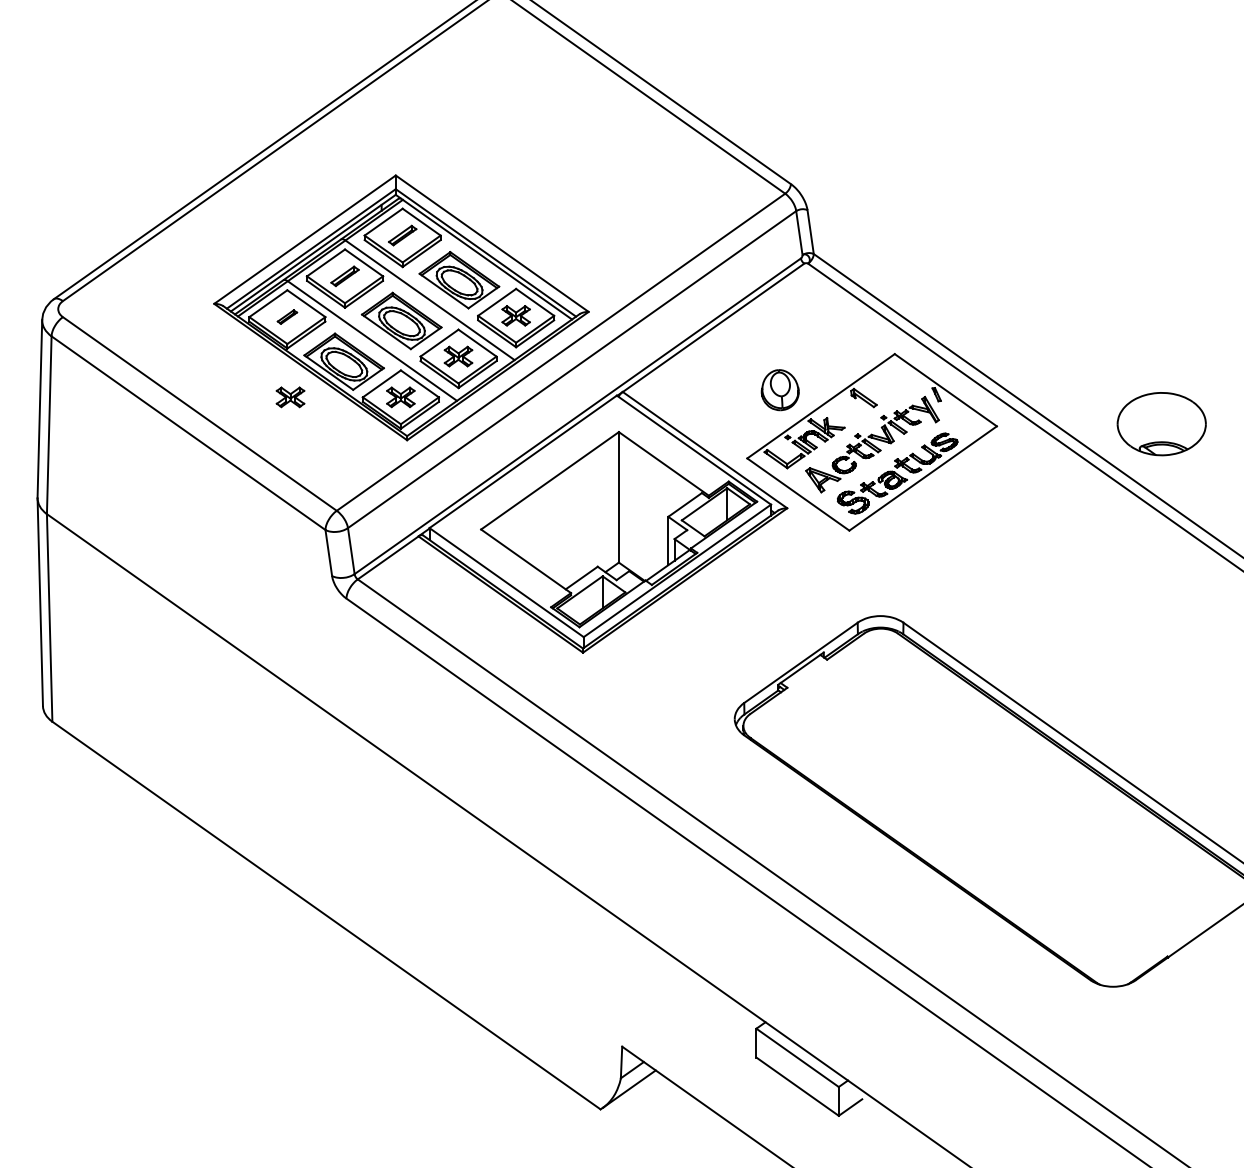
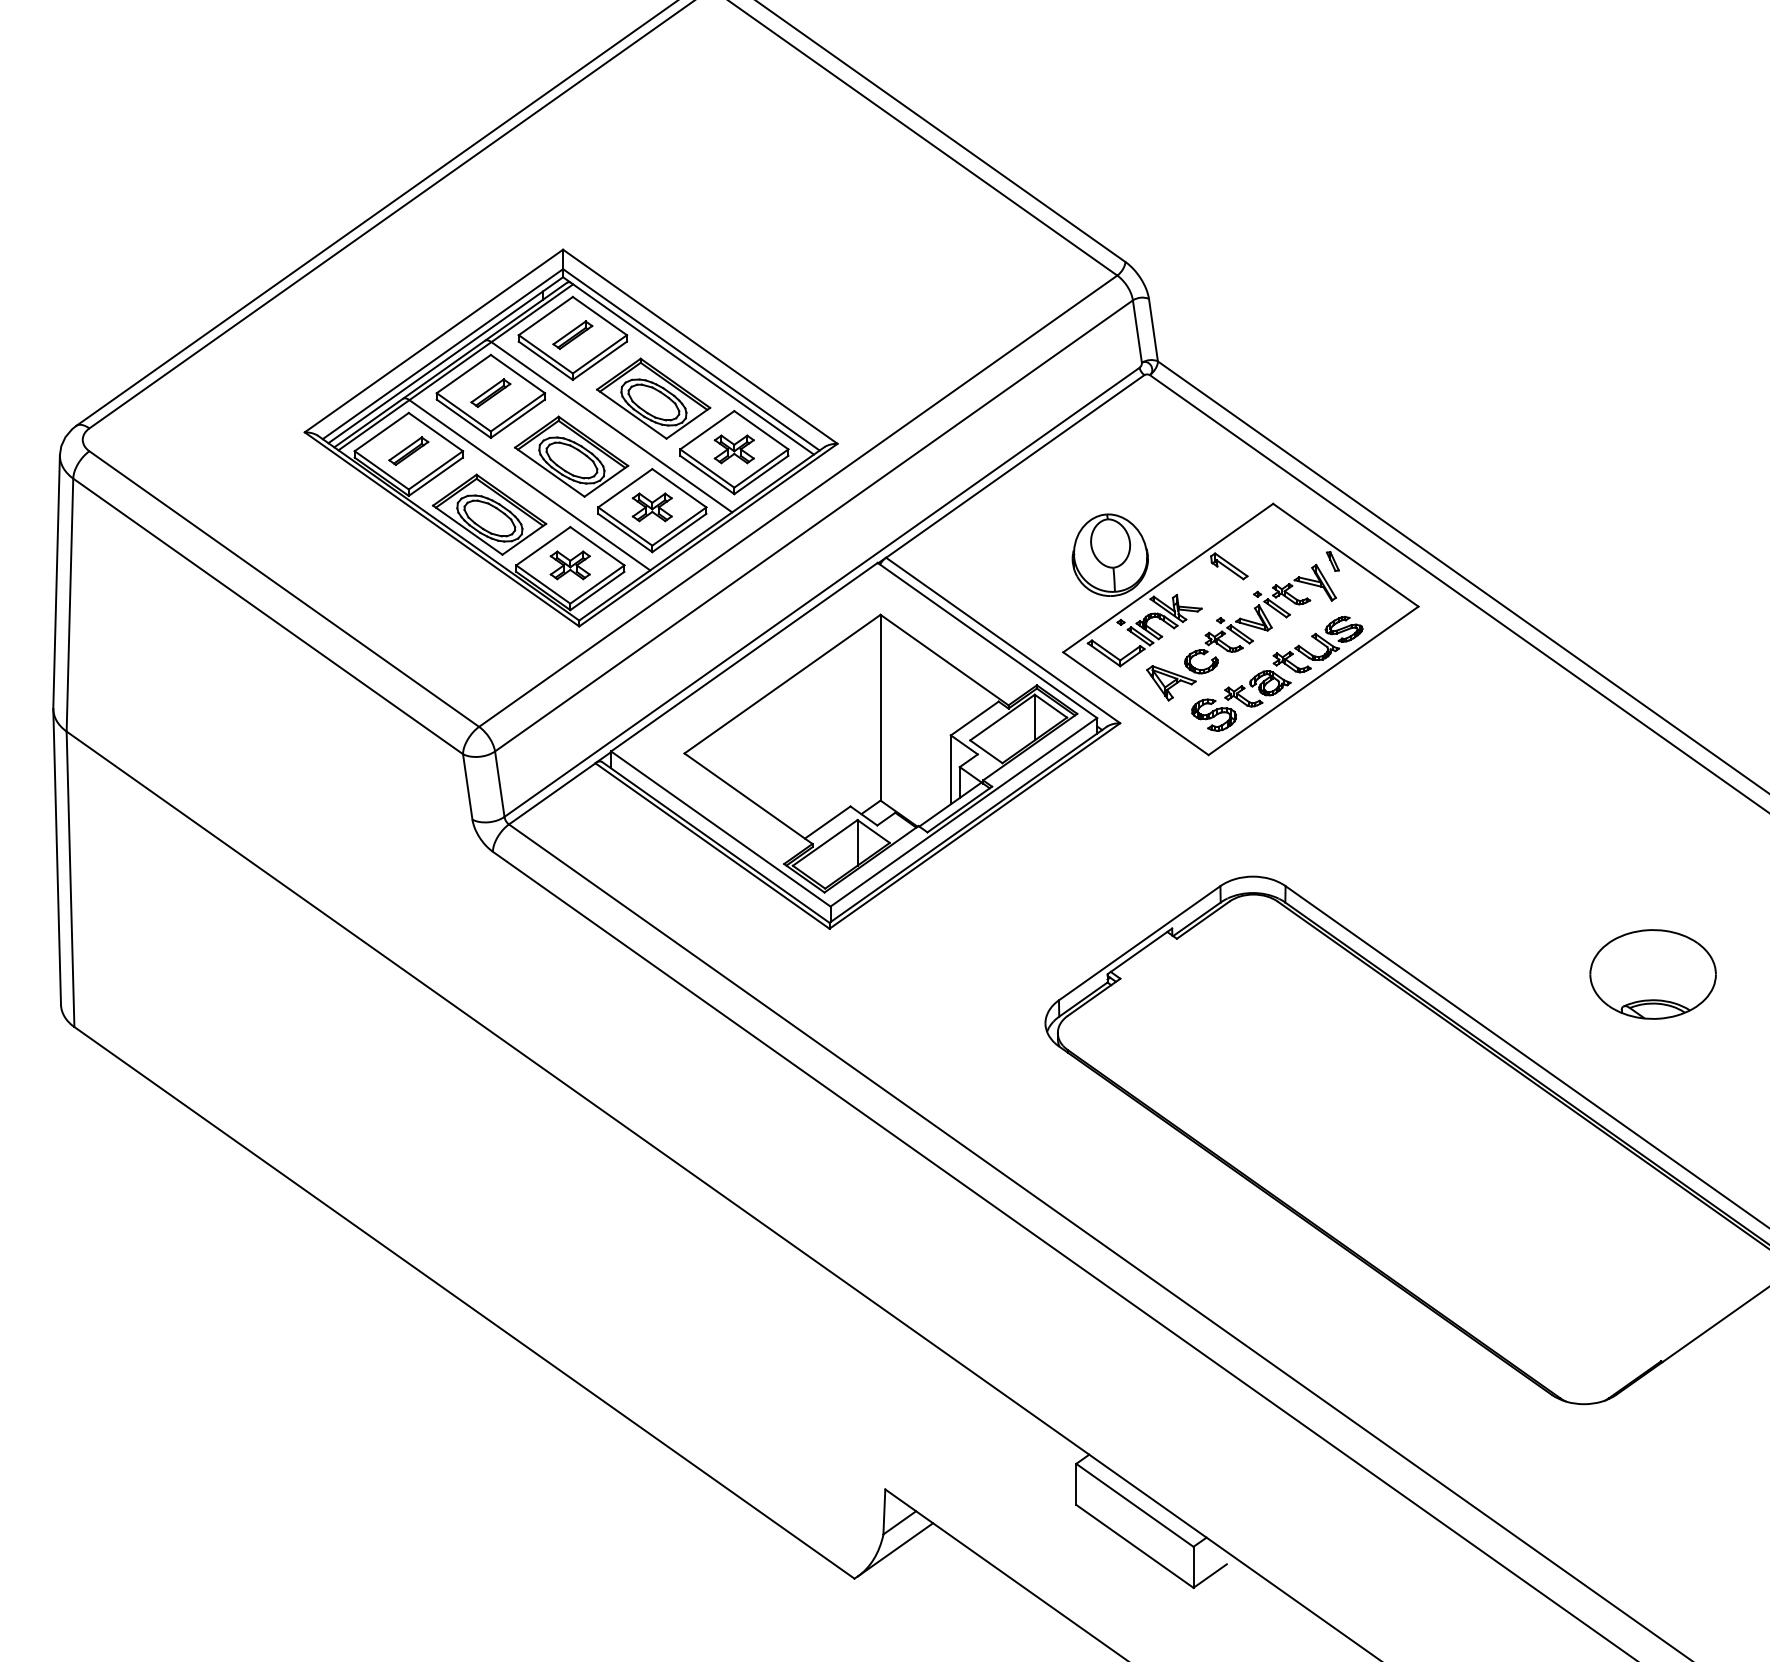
part: (287, 316) -> (408, 450), size x1.43
part: (779, 389) -> (1109, 554), size x1.43
part: (289, 397) -> (412, 565), removed
part: (1161, 424) -> (1652, 974), moved

